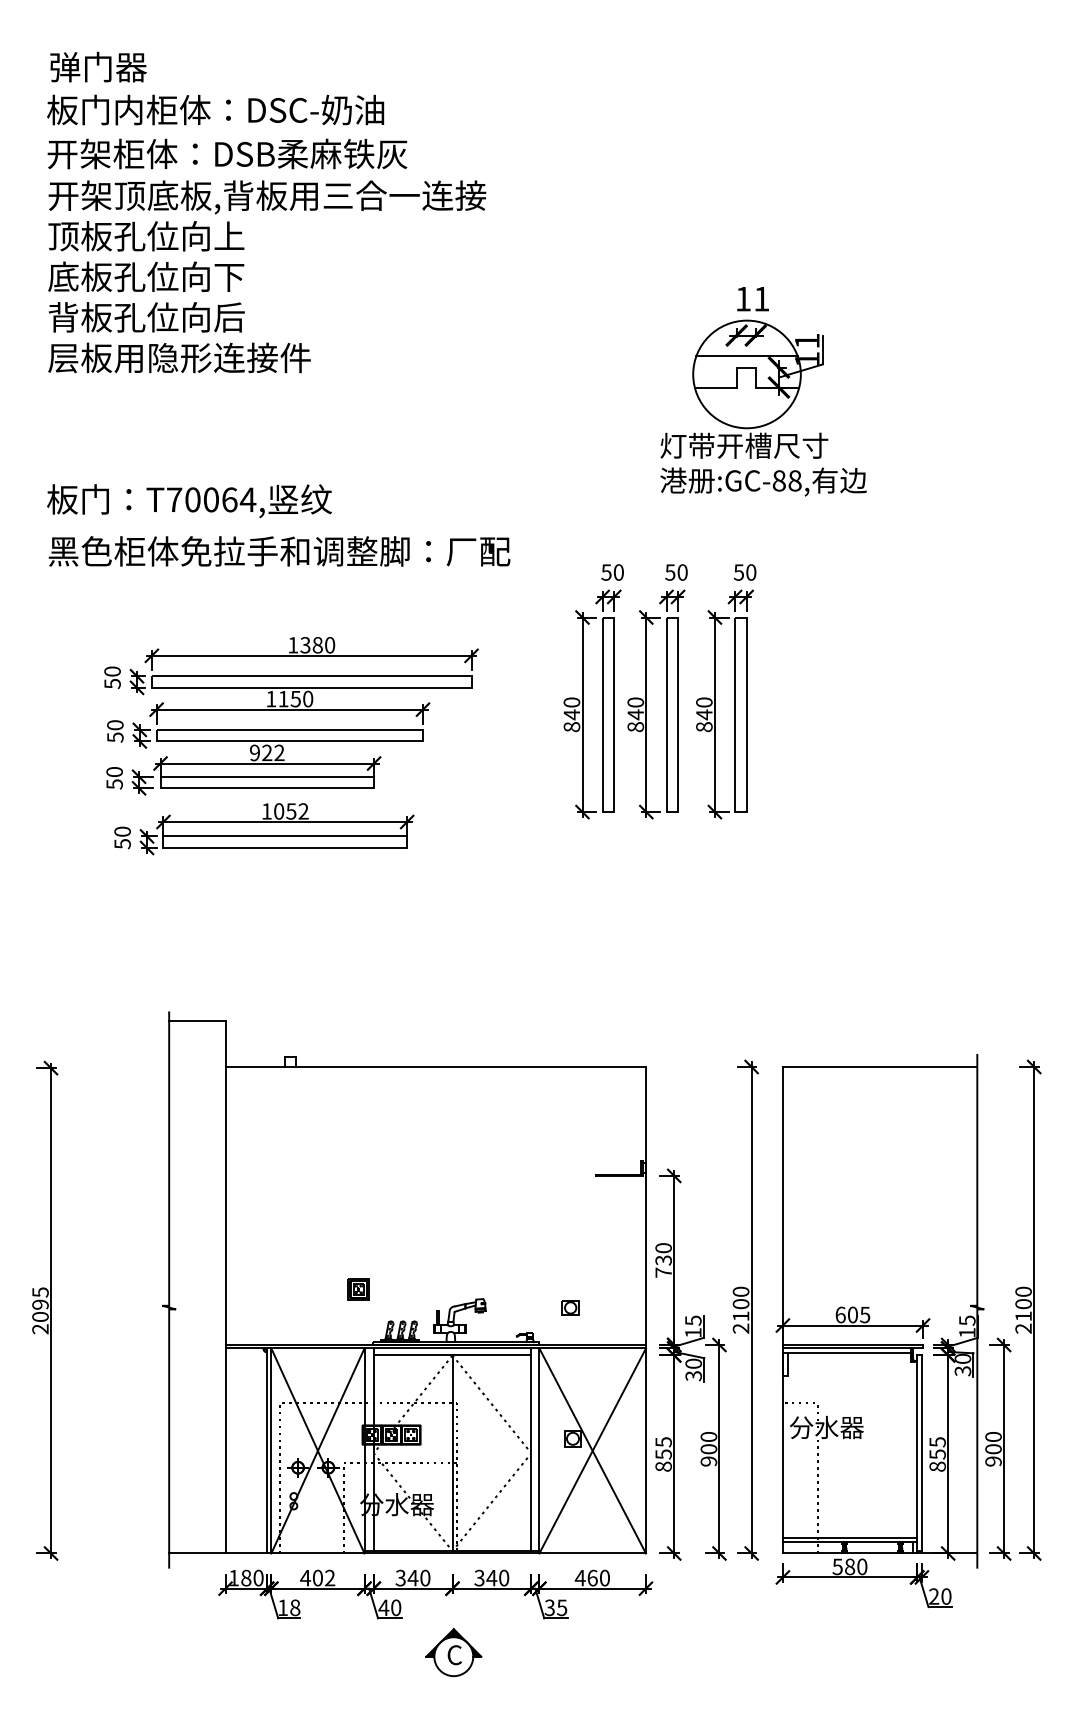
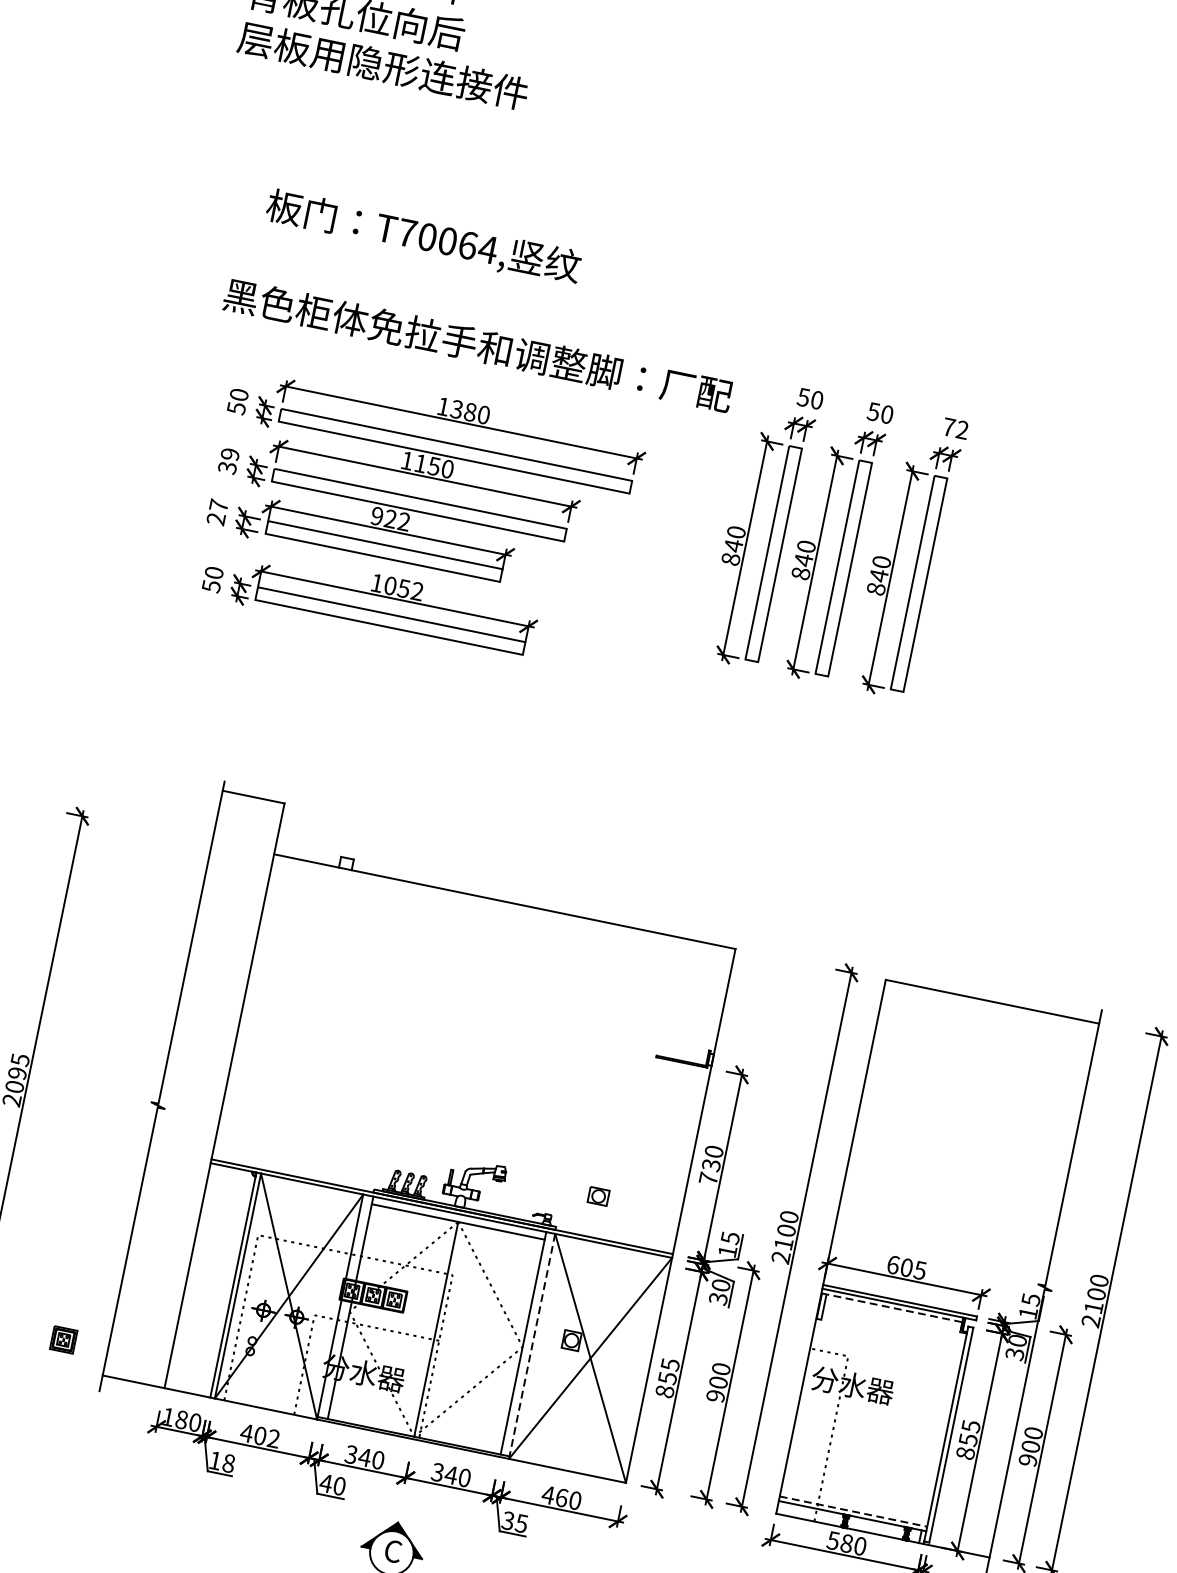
part: (763, 391) -> (1016, 234), removed
text: (189, 501) -> (423, 238), moved
text: (279, 551) -> (478, 345), moved
text: (744, 572) -> (955, 428), 50 -> 72
text: (115, 731) -> (228, 461), 50 -> 39
text: (114, 778) -> (217, 512), 50 -> 27
part: (358, 1289) -> (63, 1340), moved
line: (847, 1352) -> (892, 1307), solid -> dashed
line: (539, 1450) -> (532, 1345), solid -> dashed
line: (850, 1537) -> (854, 1511), solid -> dashed

